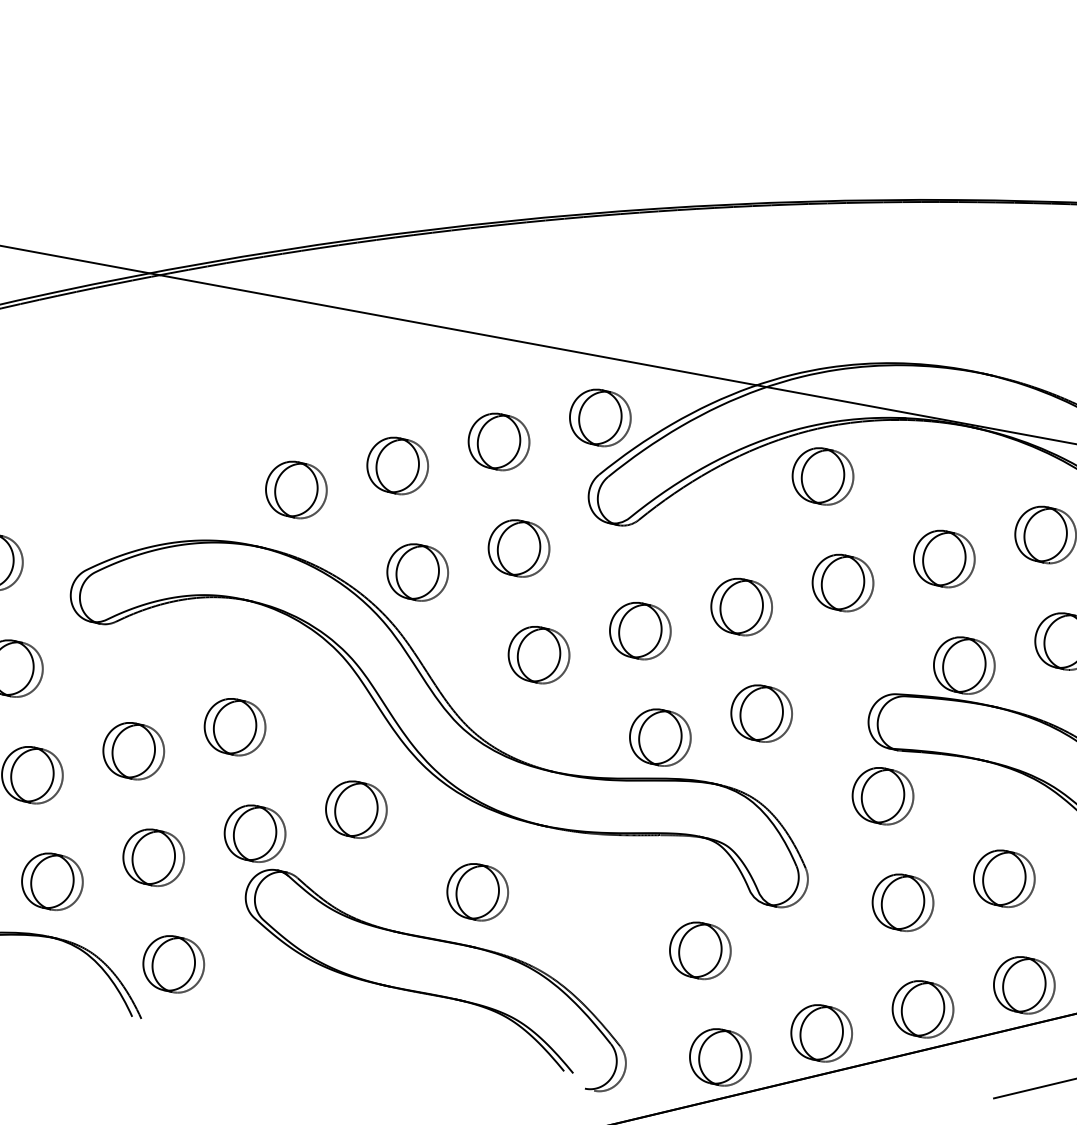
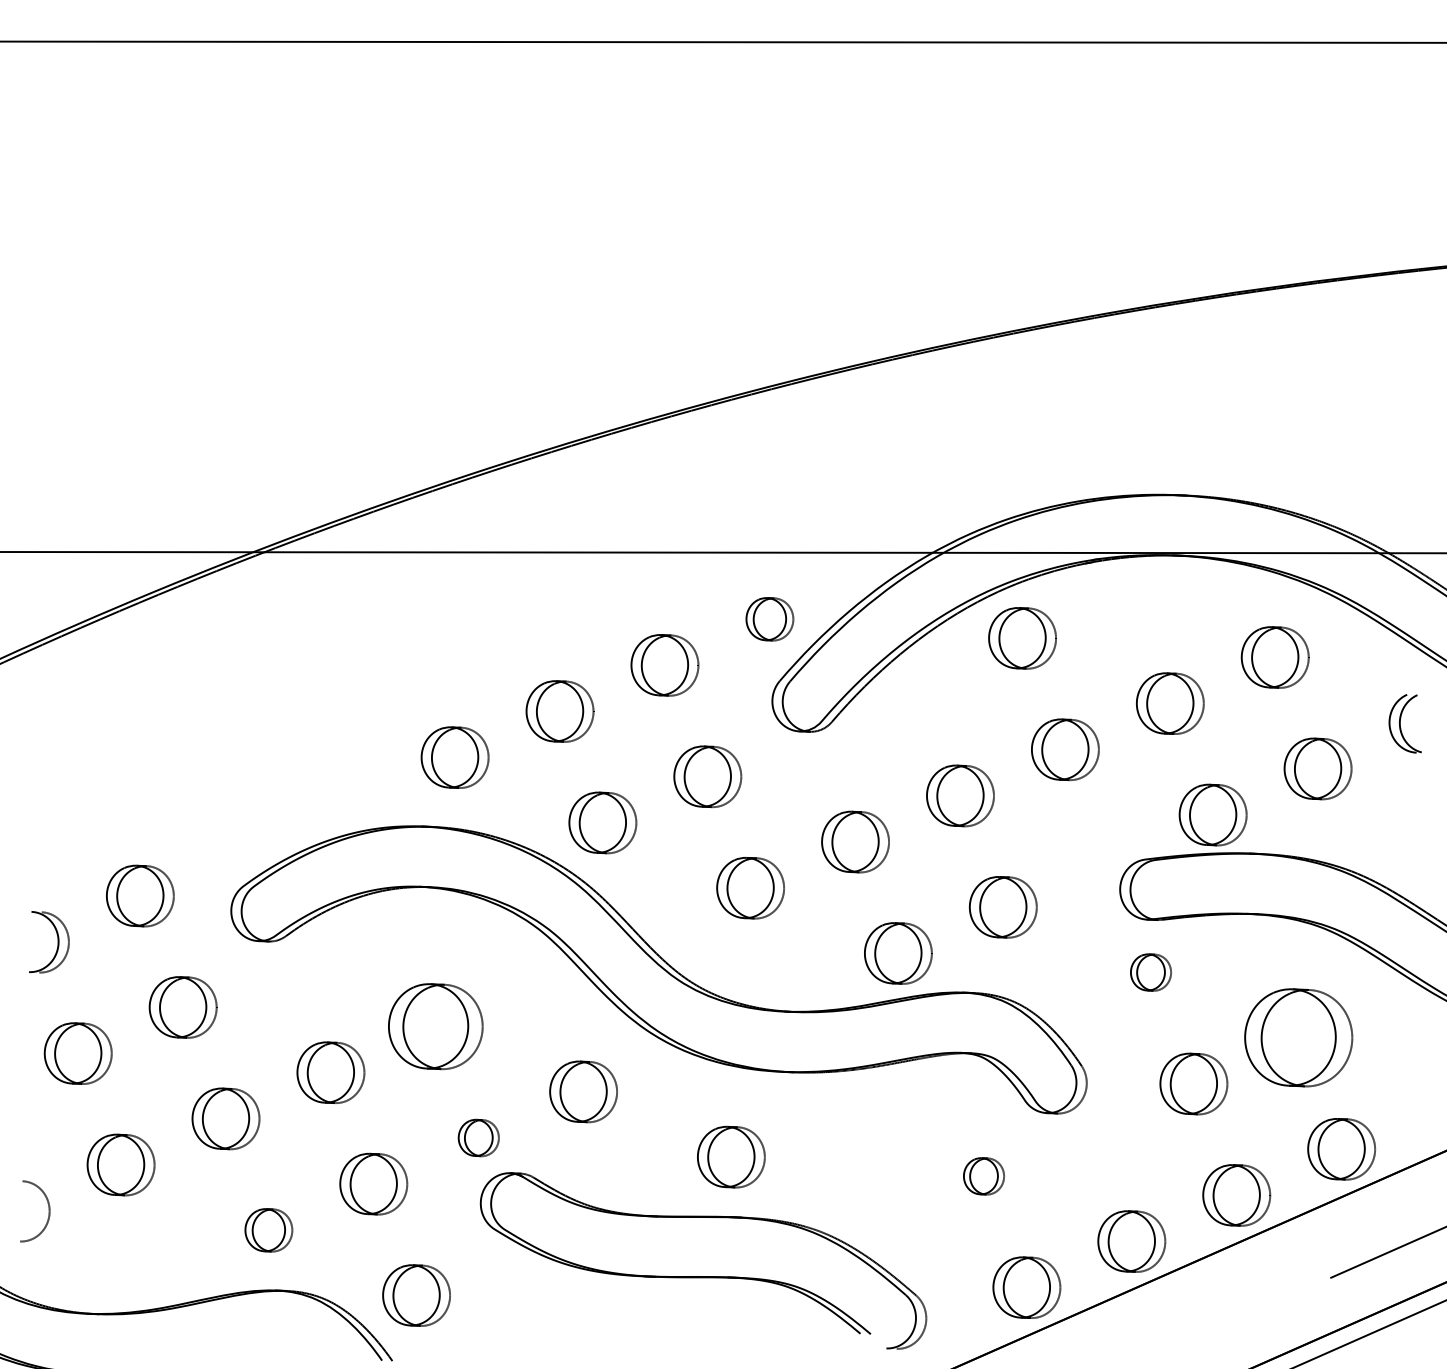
part: (599, 418) -> (769, 619), size x0.7
part: (234, 727) -> (435, 1026), size x1.4
part: (882, 796) -> (1150, 972), size x0.6
part: (255, 833) -> (478, 1137), size x0.6
part: (1004, 878) -> (1298, 1037), size x1.6
part: (52, 881) -> (268, 1230), size x0.7
part: (699, 950) -> (983, 1176), size x0.6

